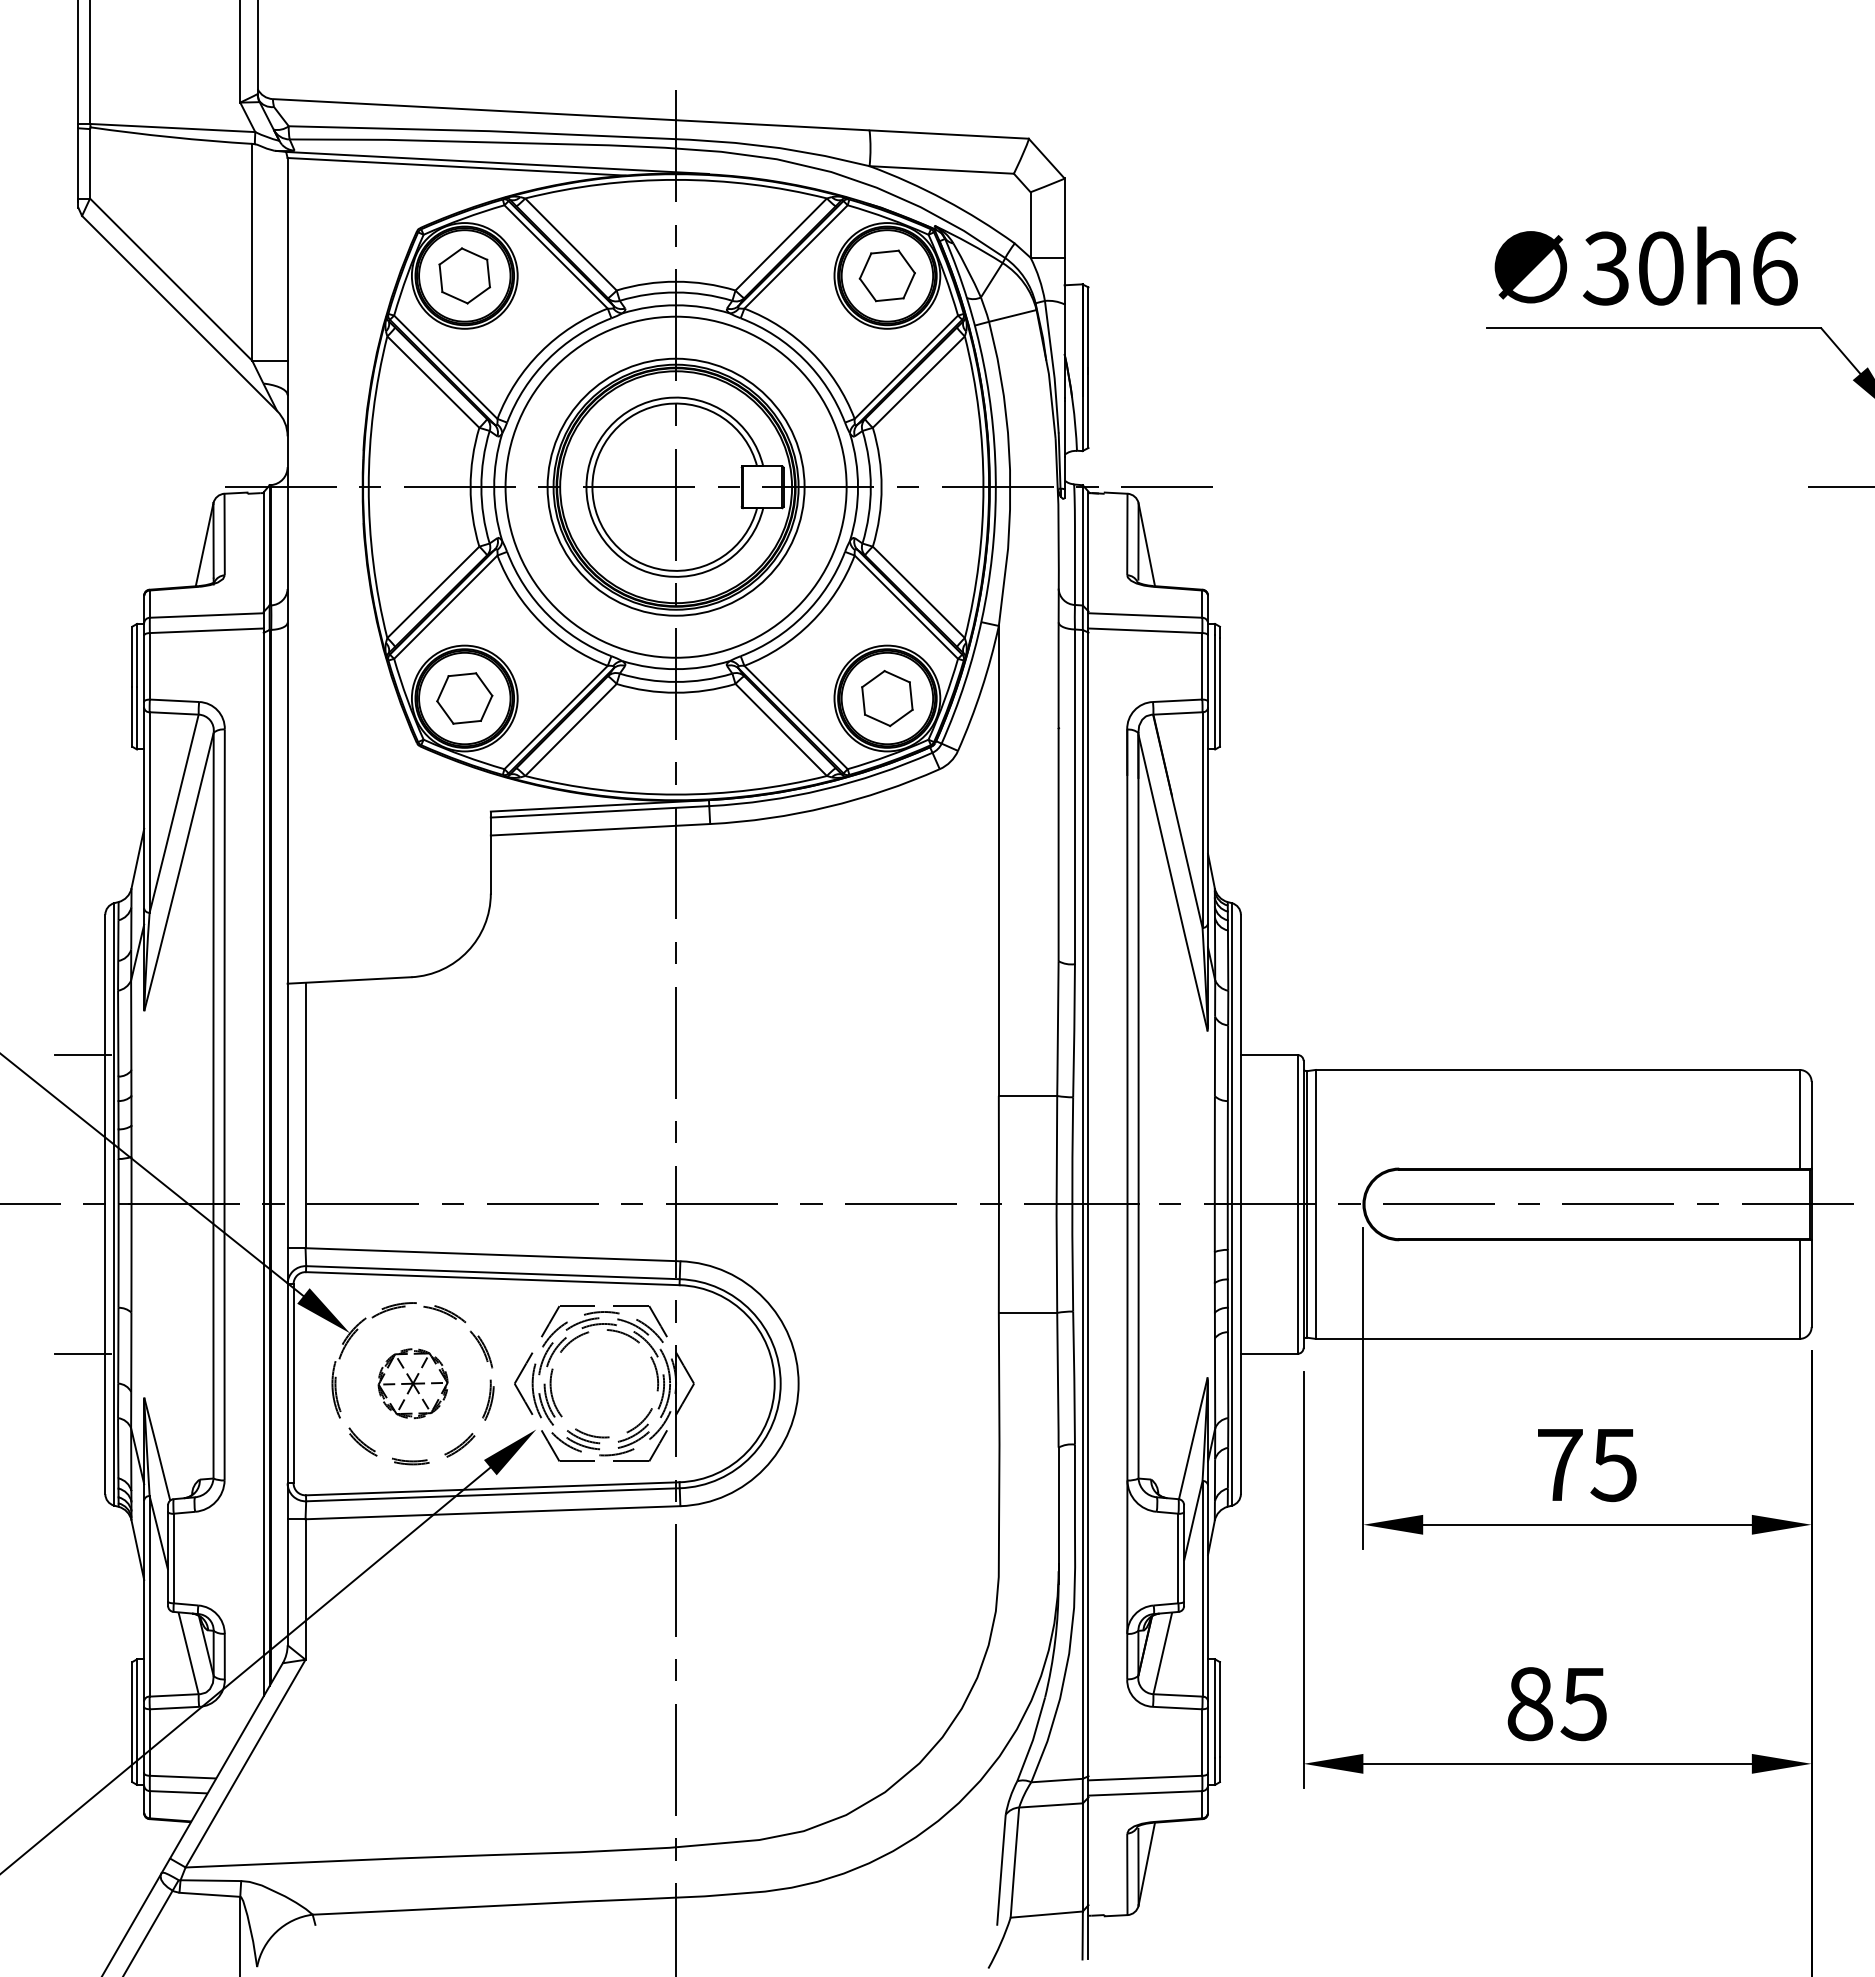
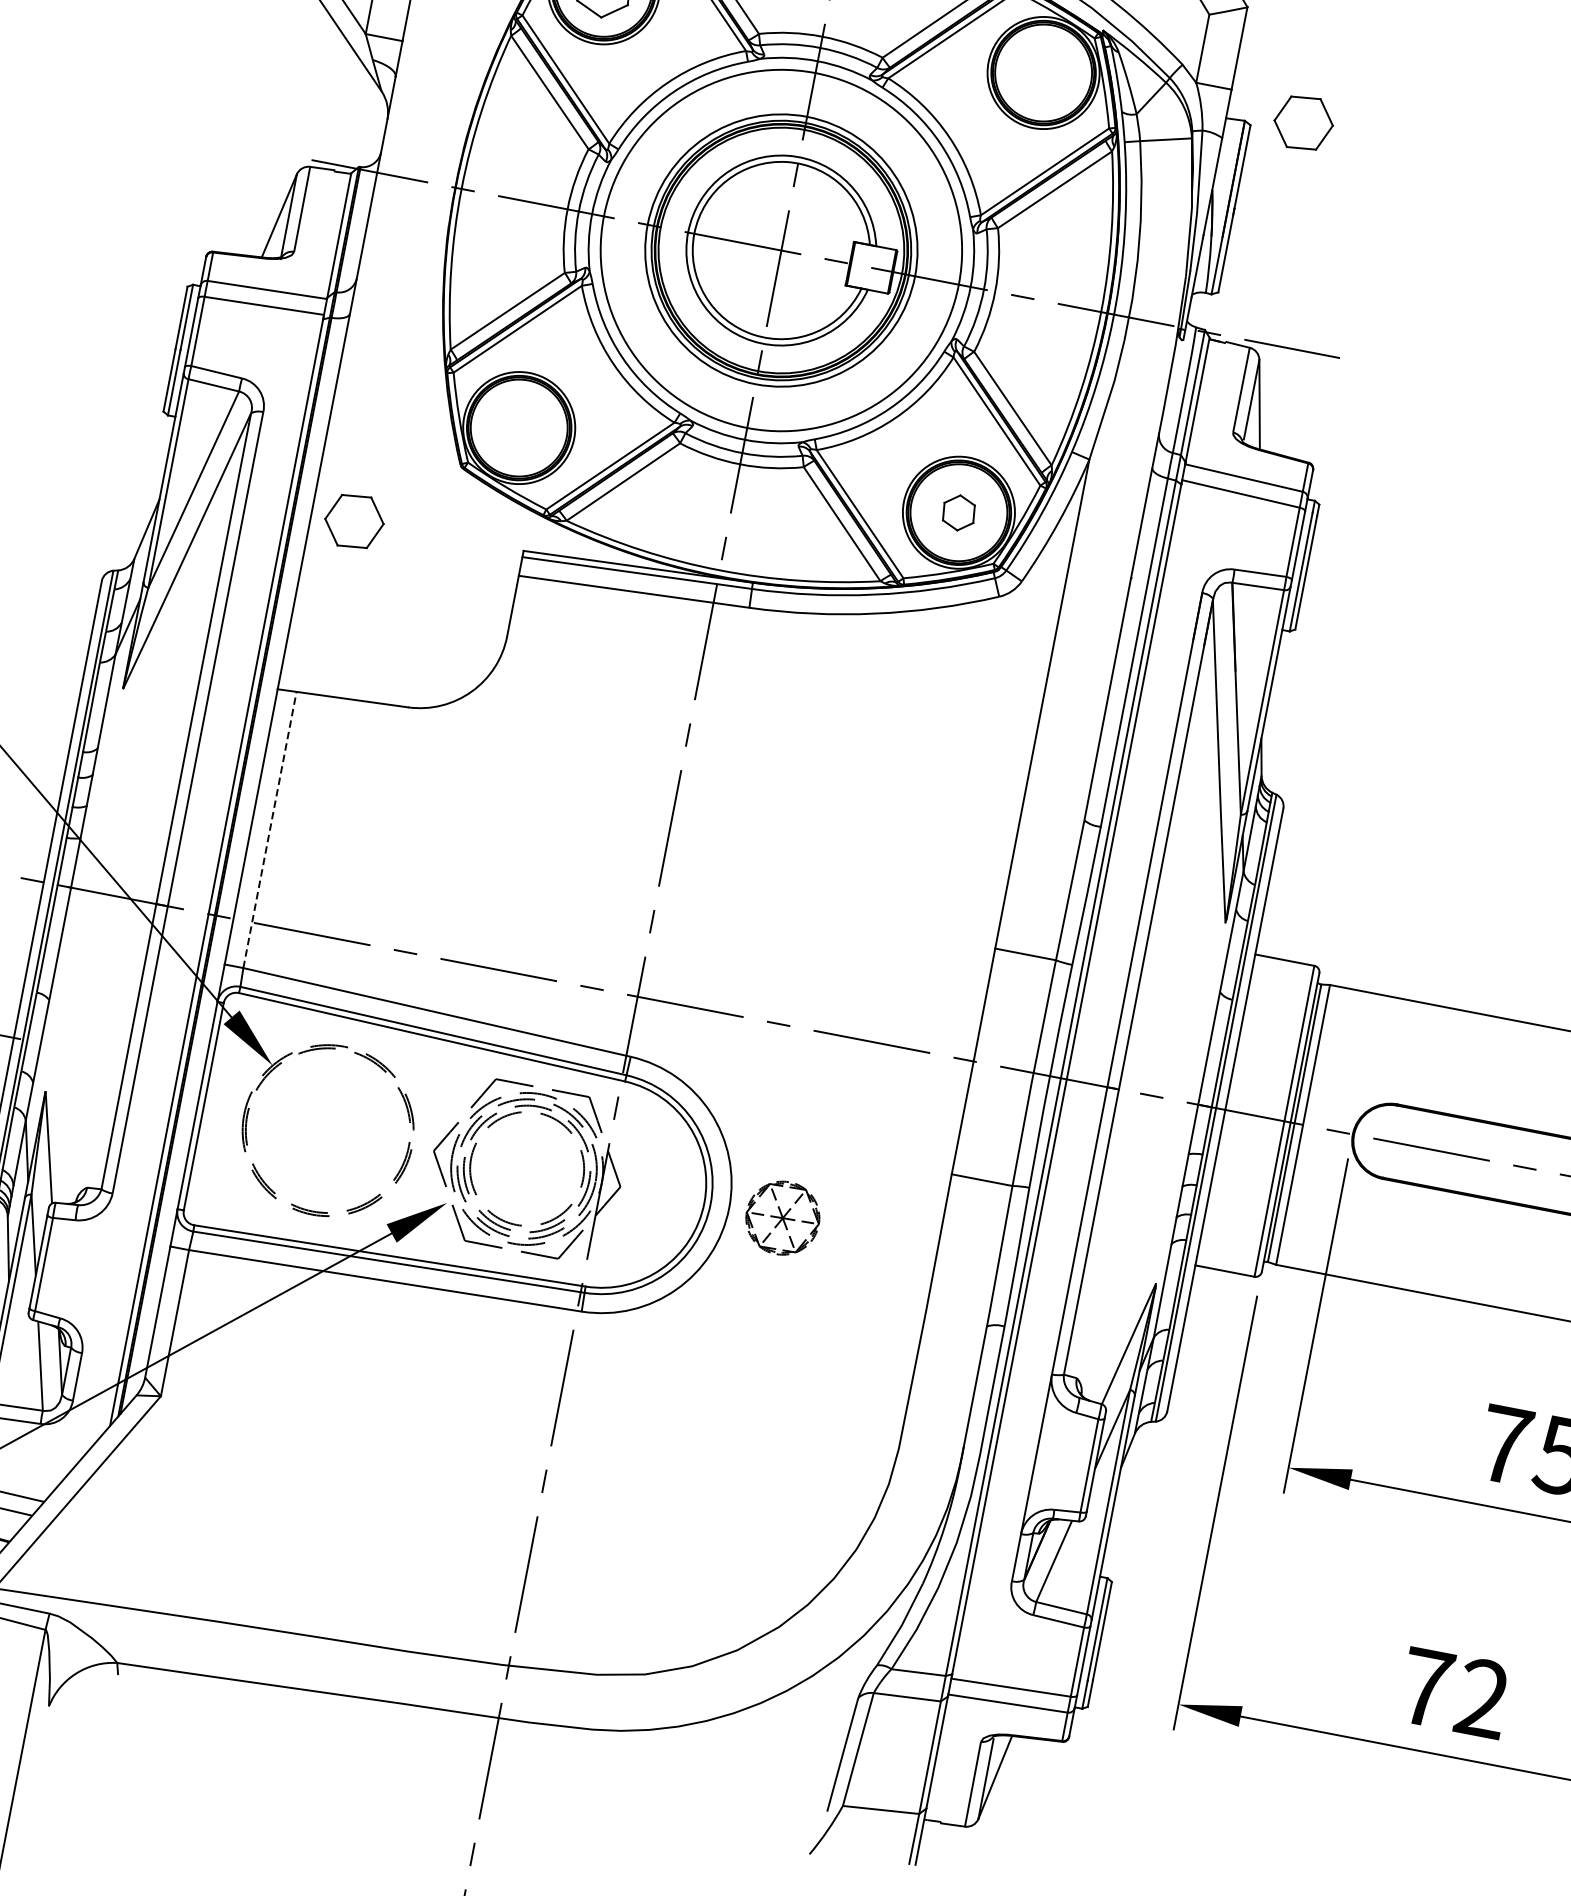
part: (886, 275) -> (1302, 122), moved
part: (464, 698) -> (354, 521), moved
part: (887, 698) -> (959, 512), size x0.6
line: (82, 1055) -> (49, 722), removed
line: (305, 1115) -> (269, 829), solid -> dashed
part: (412, 1383) -> (782, 1217), moved
text: (1556, 1704) -> (1453, 1693), 85 -> 72

